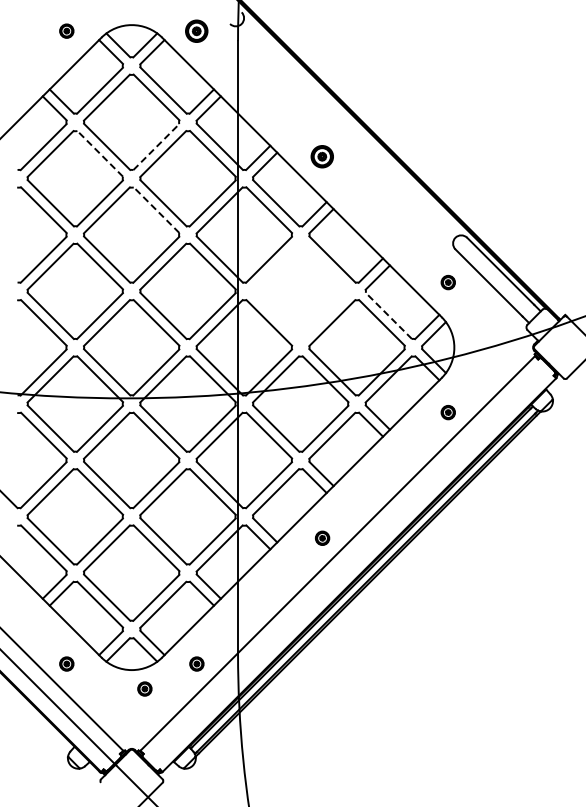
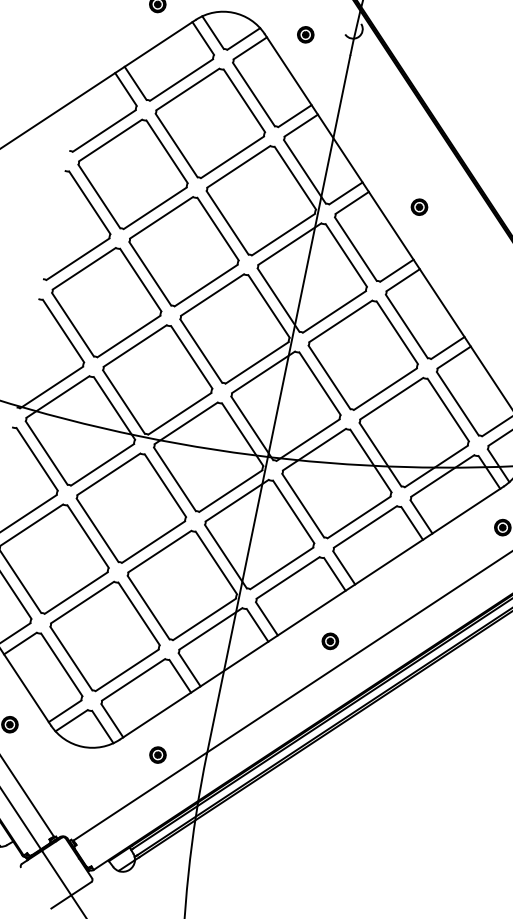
part: (196, 30) -> (305, 33), size x0.62
line: (156, 146) -> (232, 156), dashed -> solid
line: (99, 153) -> (166, 151), dashed -> solid
part: (322, 156) -> (419, 206), size x0.62
line: (156, 209) -> (218, 228), dashed -> solid
part: (300, 291) -> (362, 355), added
line: (388, 315) -> (457, 403), dashed -> solid
part: (144, 688) -> (92, 770), removed

